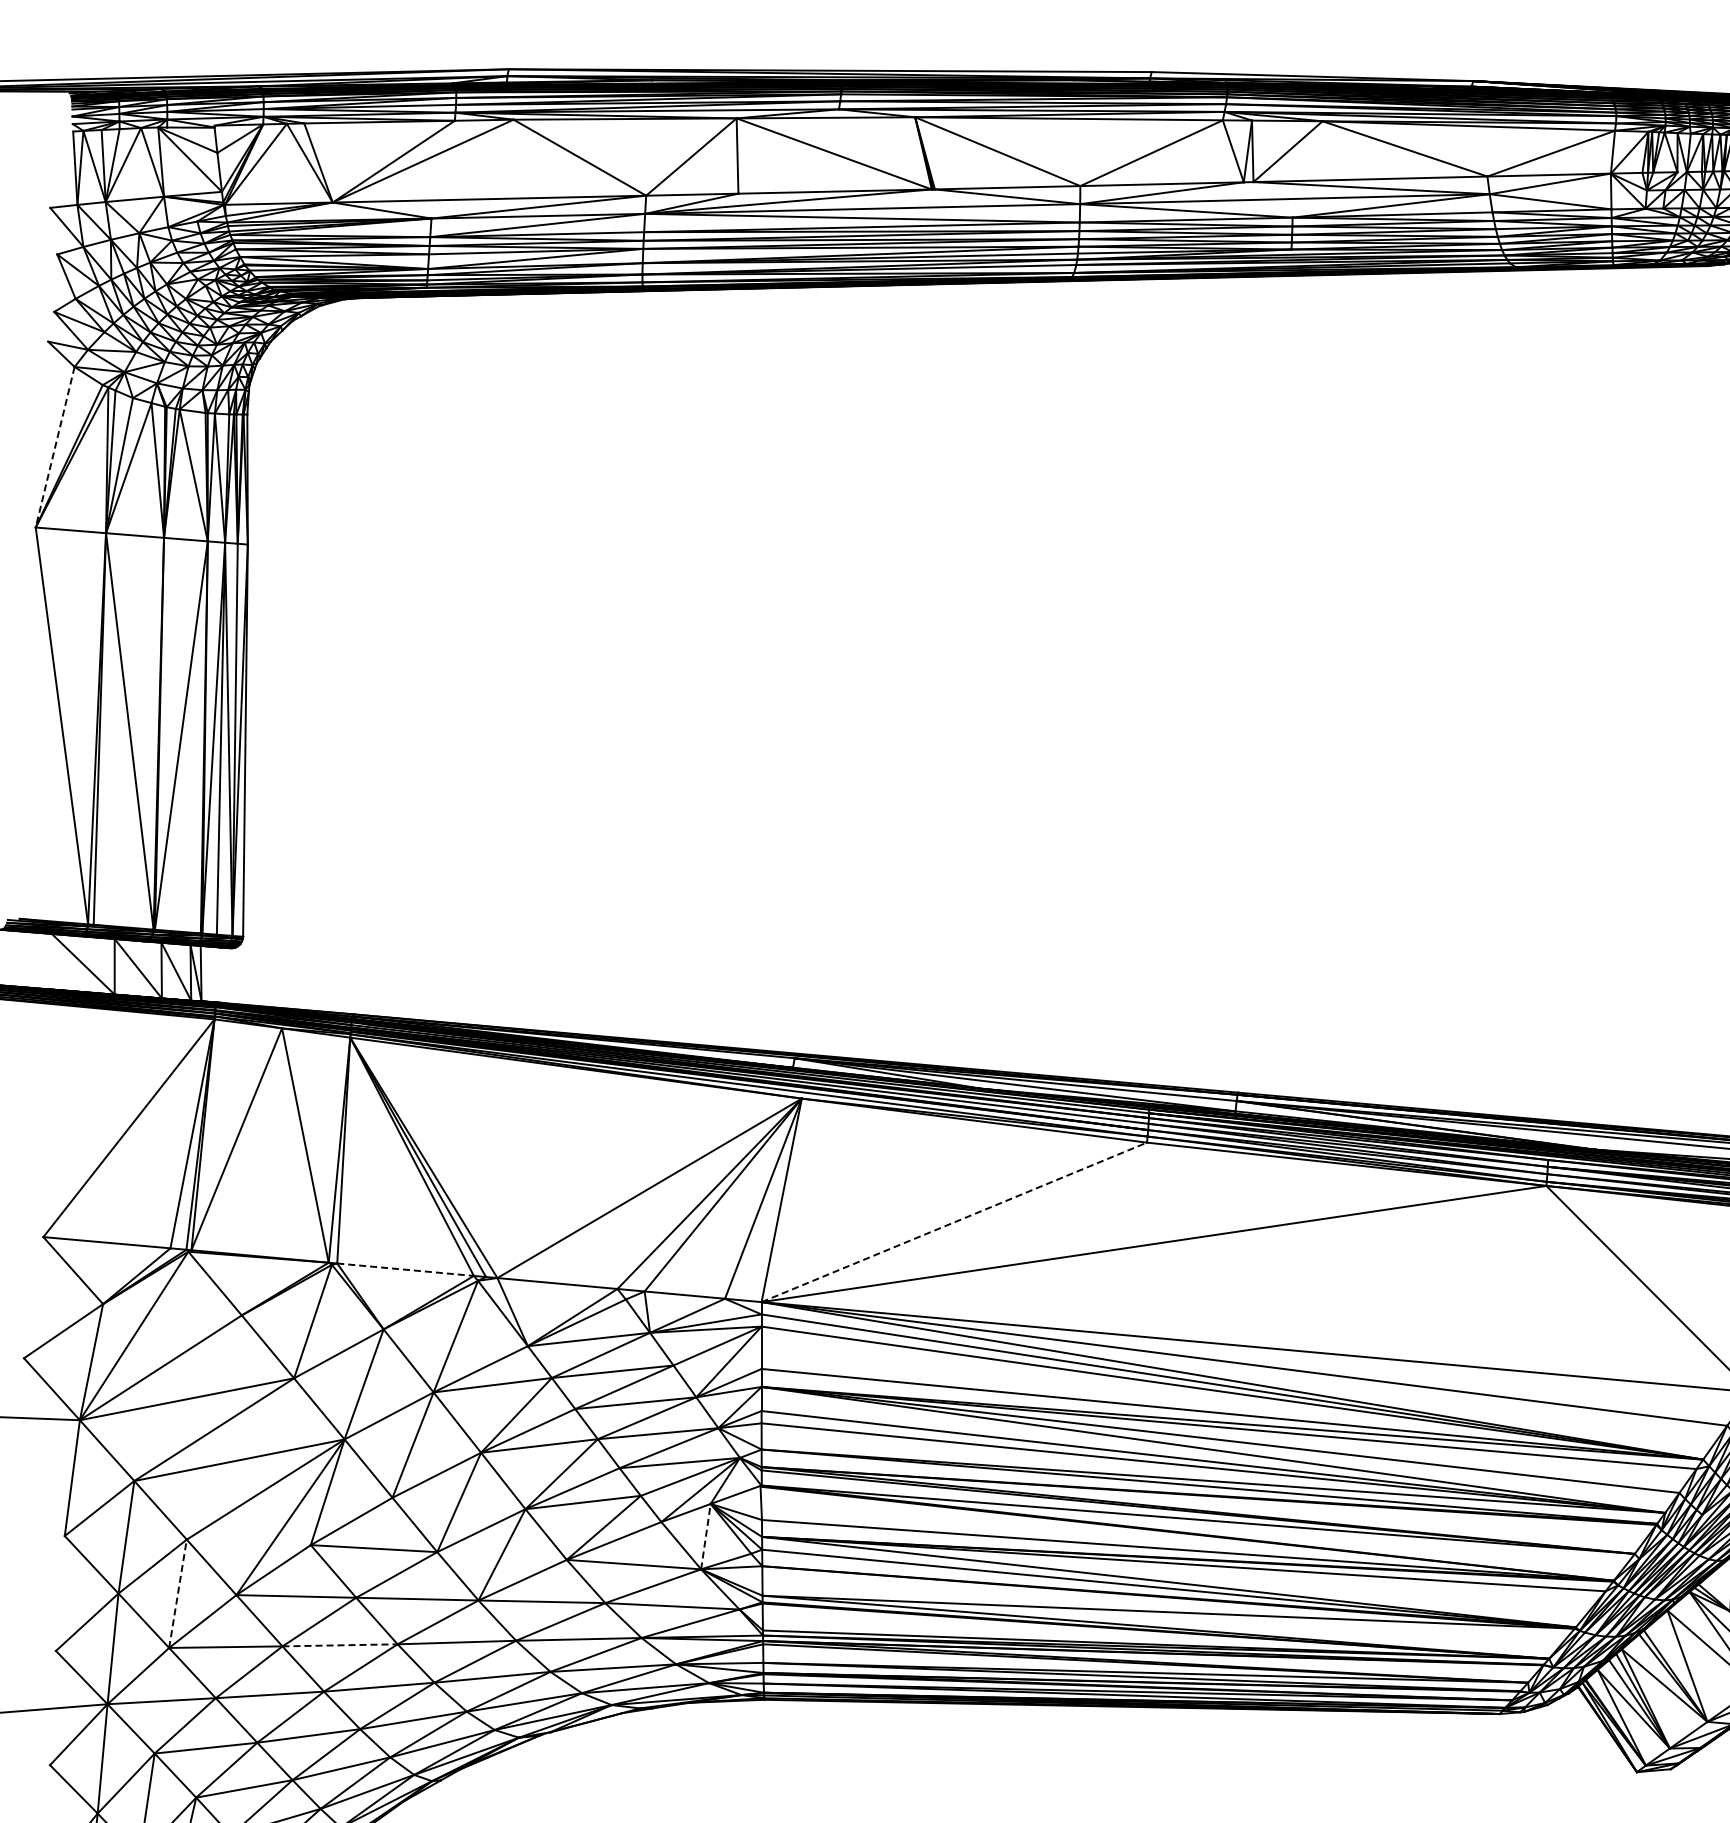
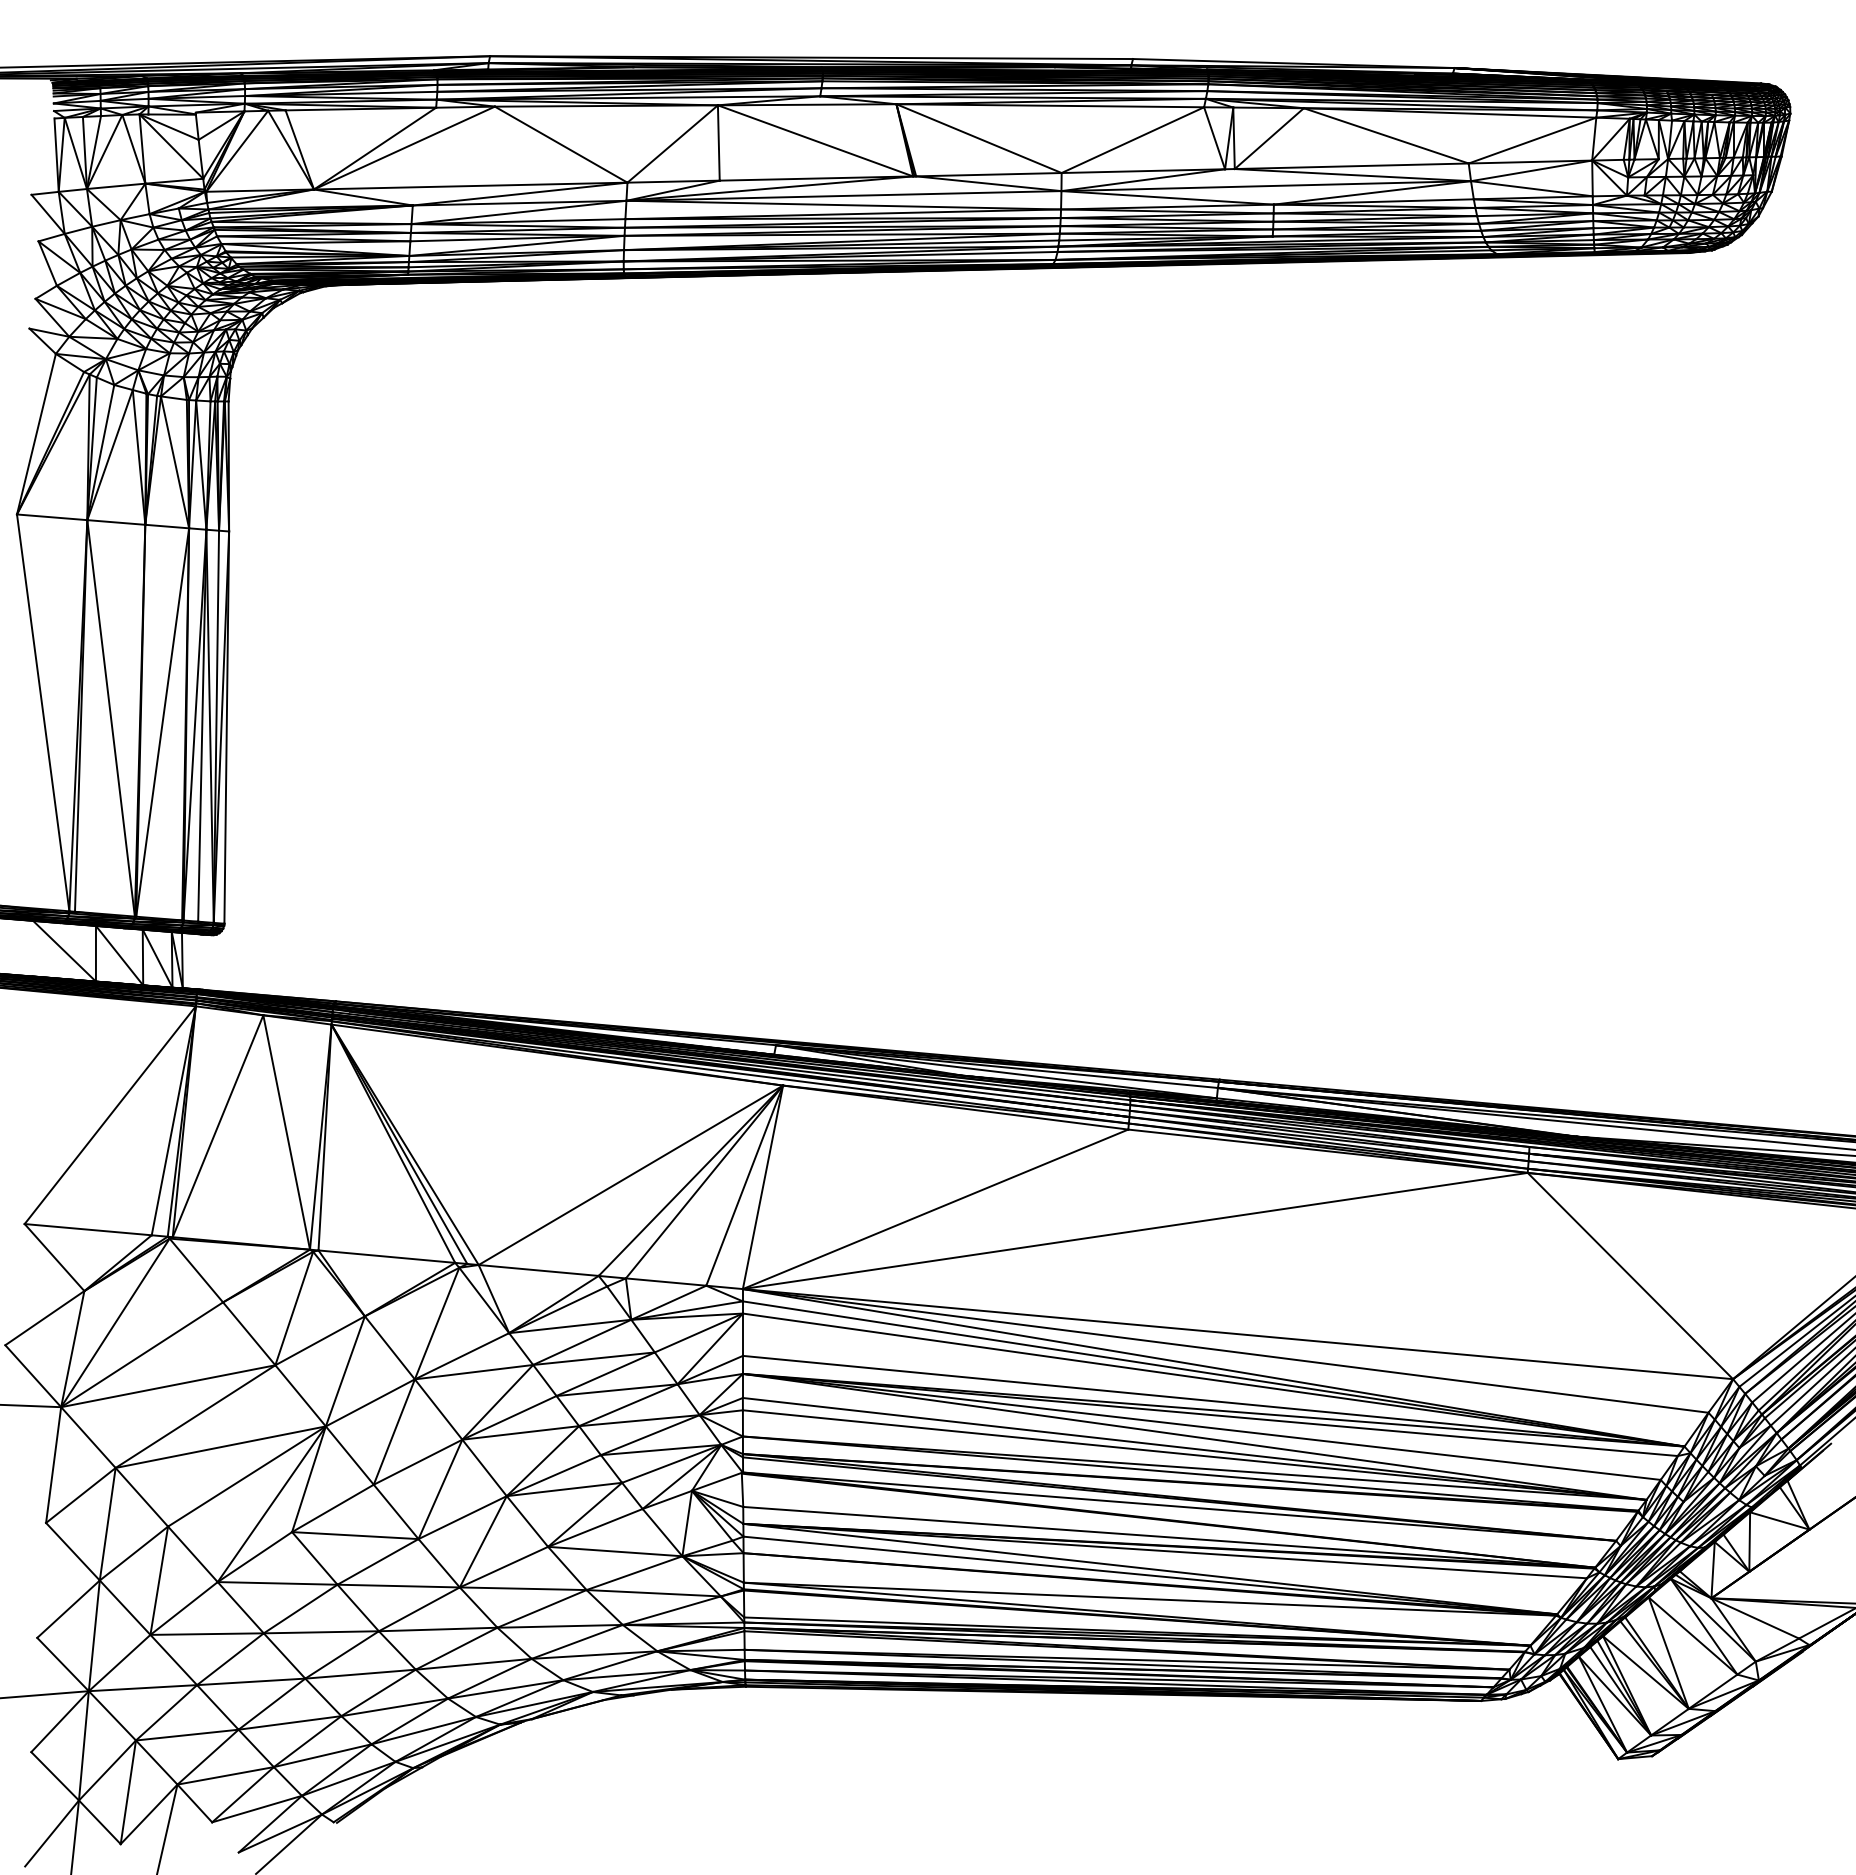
line: (55, 447) -> (36, 434), dashed -> solid
line: (954, 1222) -> (935, 1209), dashed -> solid
line: (405, 1269) -> (386, 1256), dashed -> solid
line: (706, 1536) -> (687, 1523), dashed -> solid
line: (178, 1593) -> (159, 1580), dashed -> solid
line: (340, 1645) -> (321, 1632), dashed -> solid

